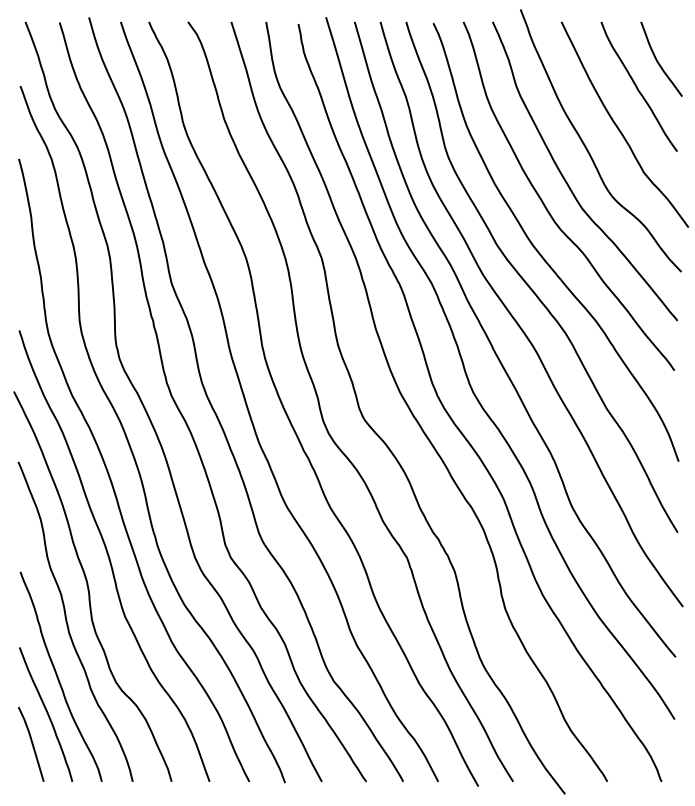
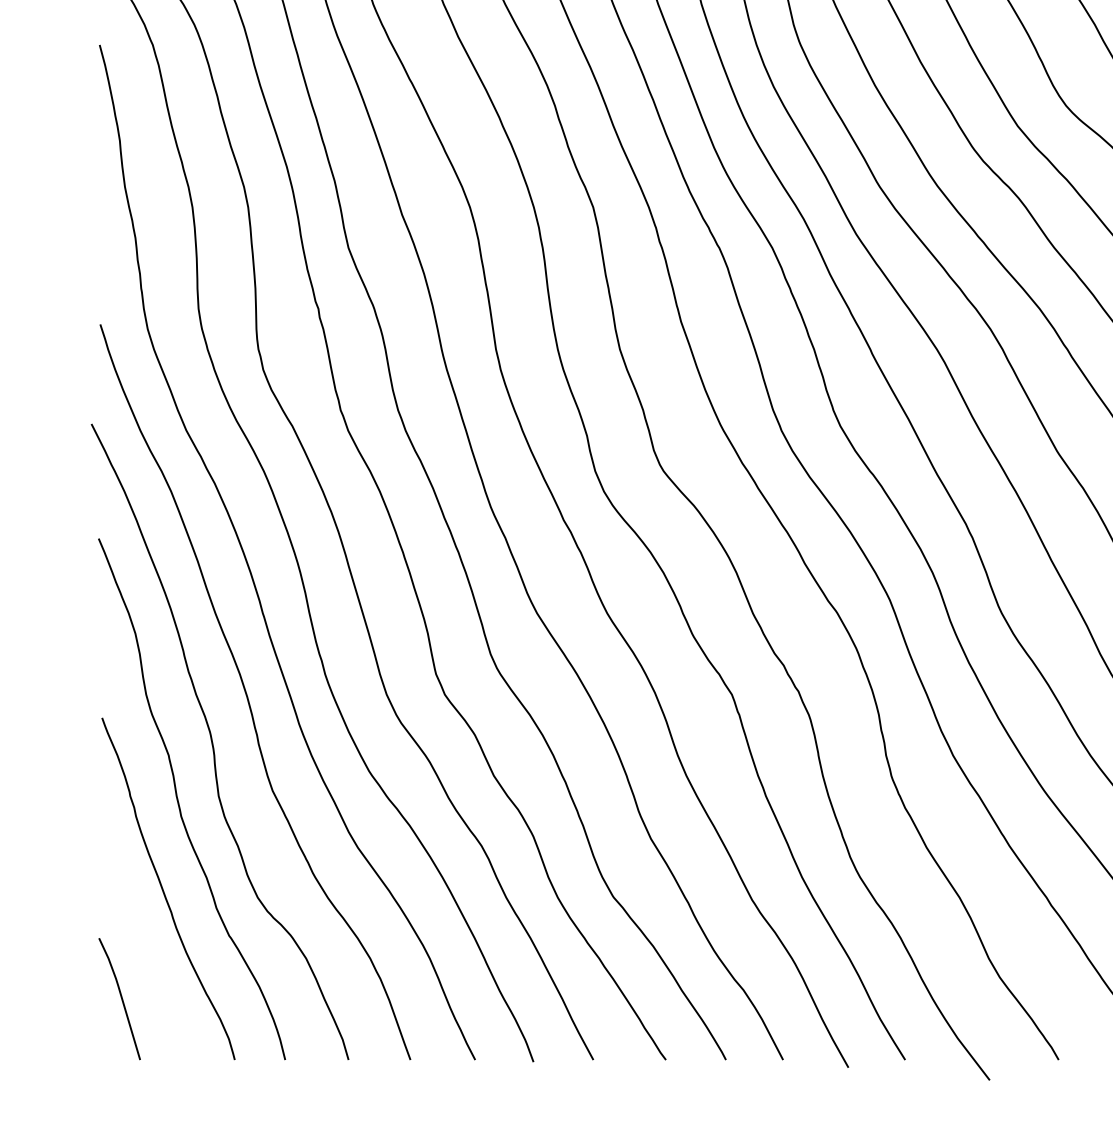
curve: (46, 713) -> (144, 948), removed

